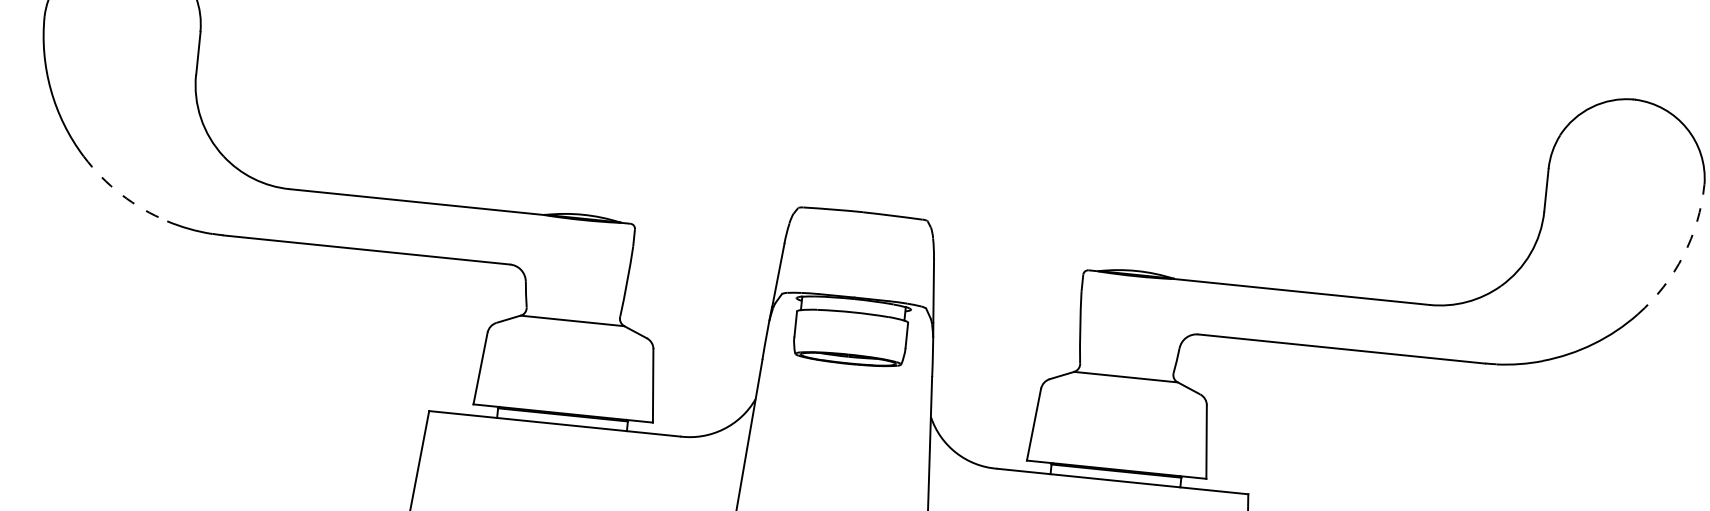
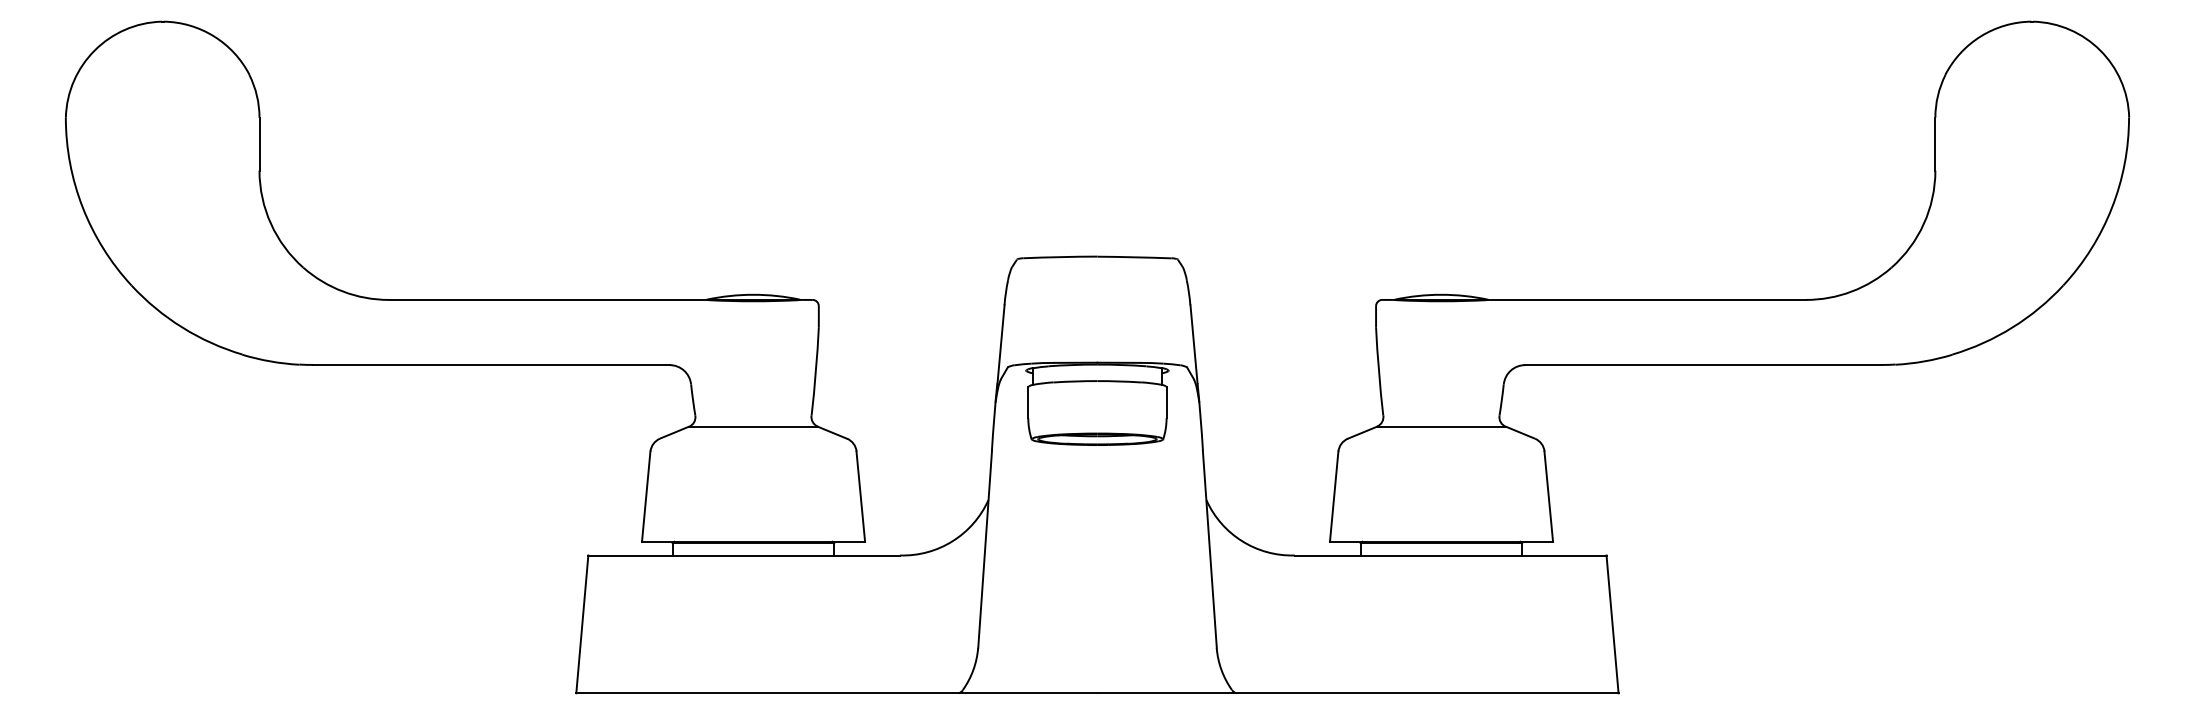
arc: (121, 194) -> (182, 327), dashed -> solid
arc: (1683, 255) -> (2112, 207), dashed -> solid

